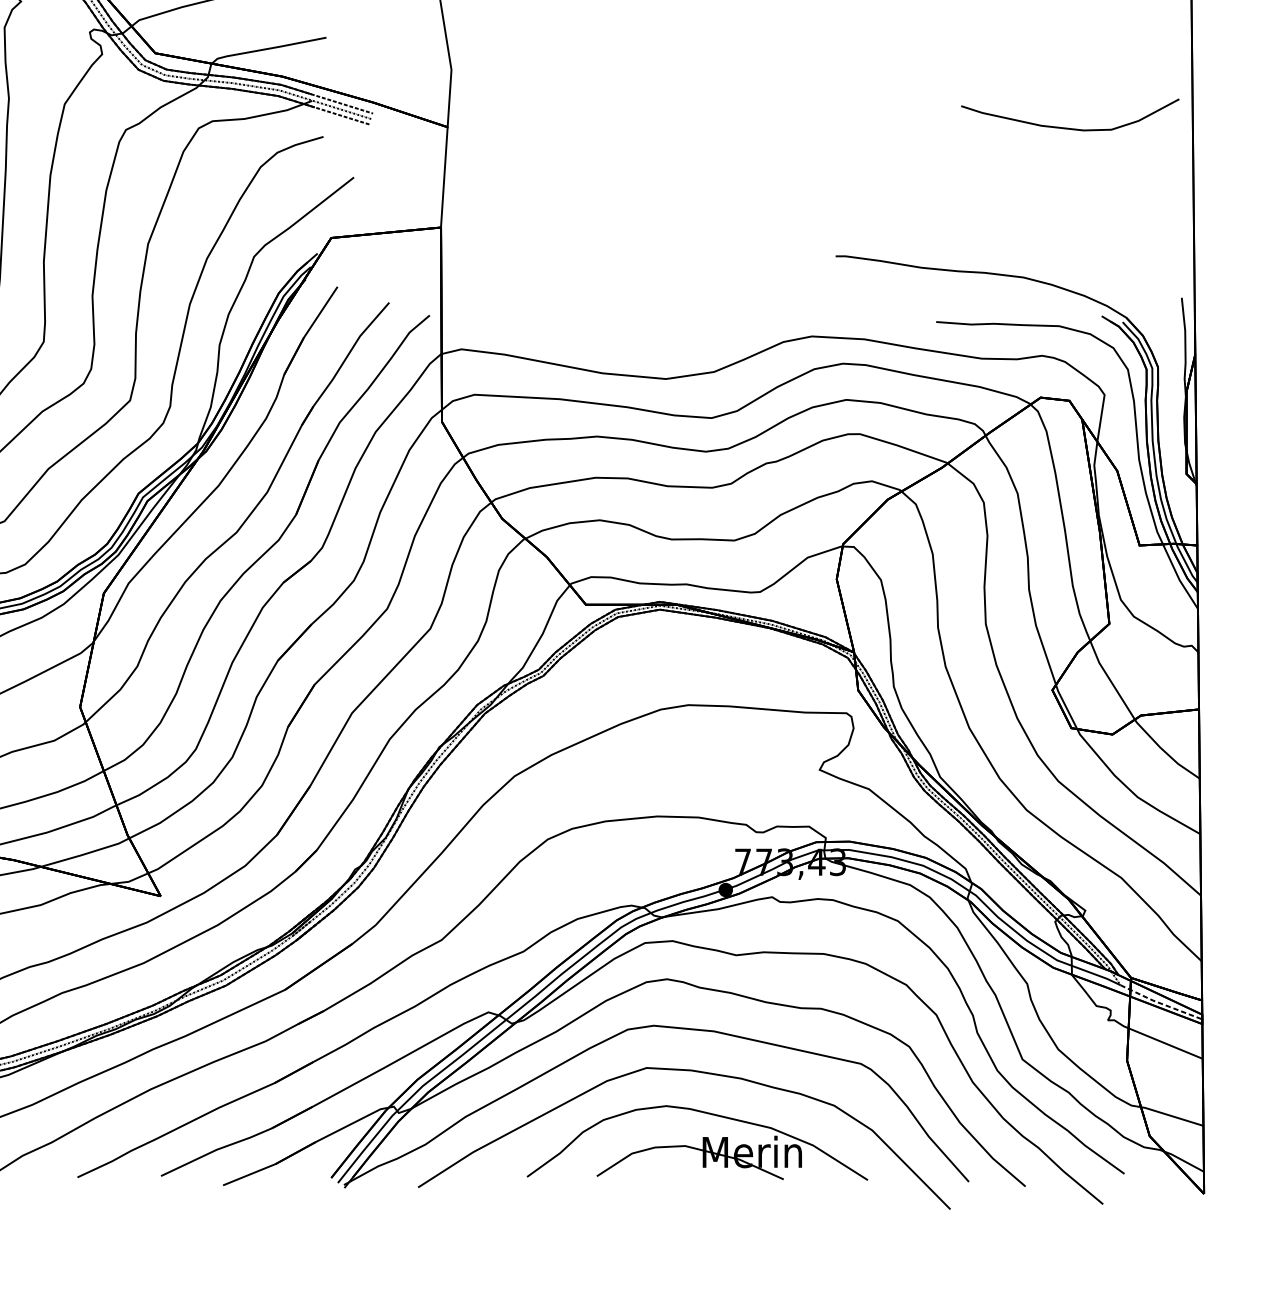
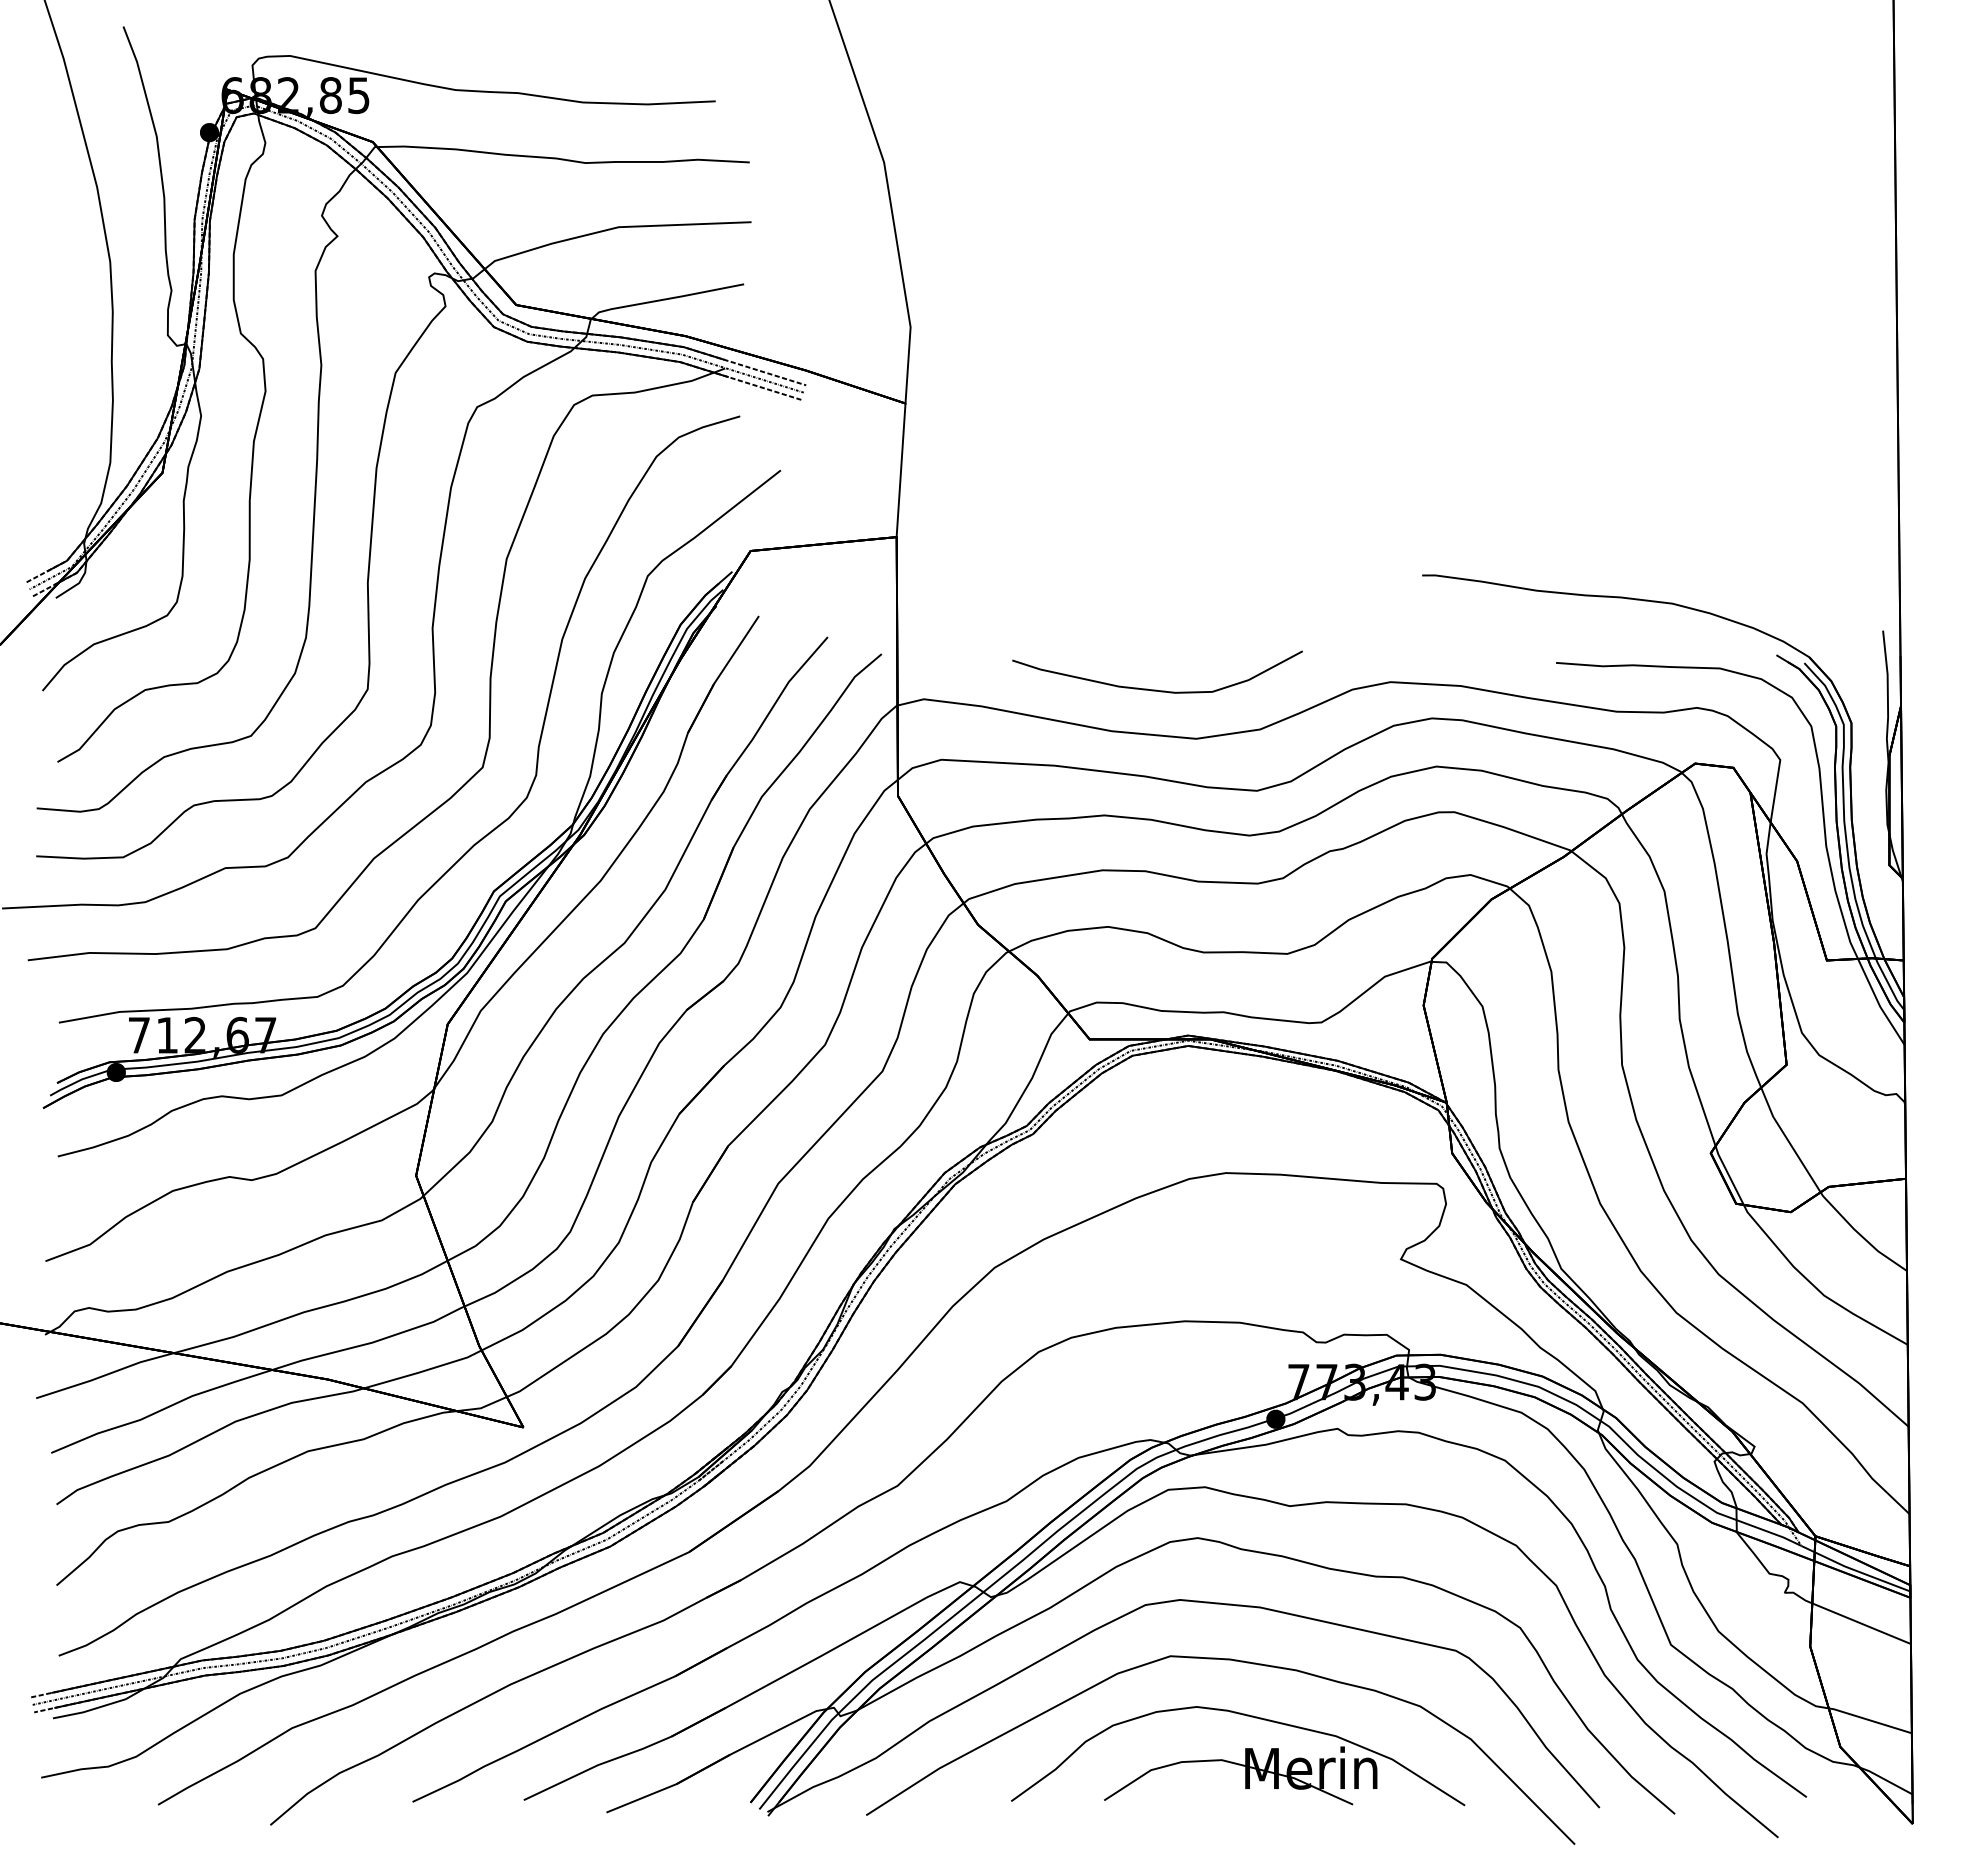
curve: (1069, 127) -> (1156, 689), moved
line: (1161, 1003) -> (1855, 1570), dashed -> solid

